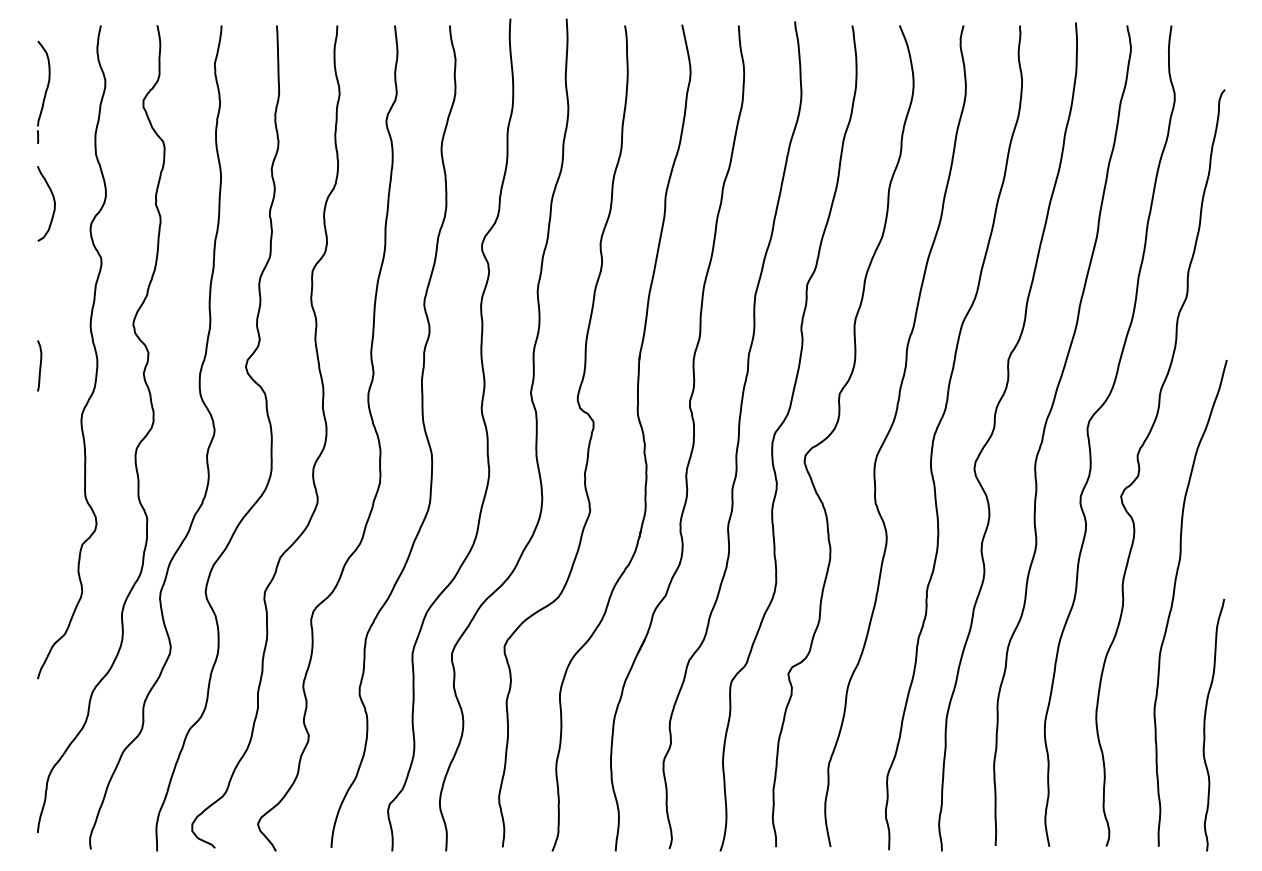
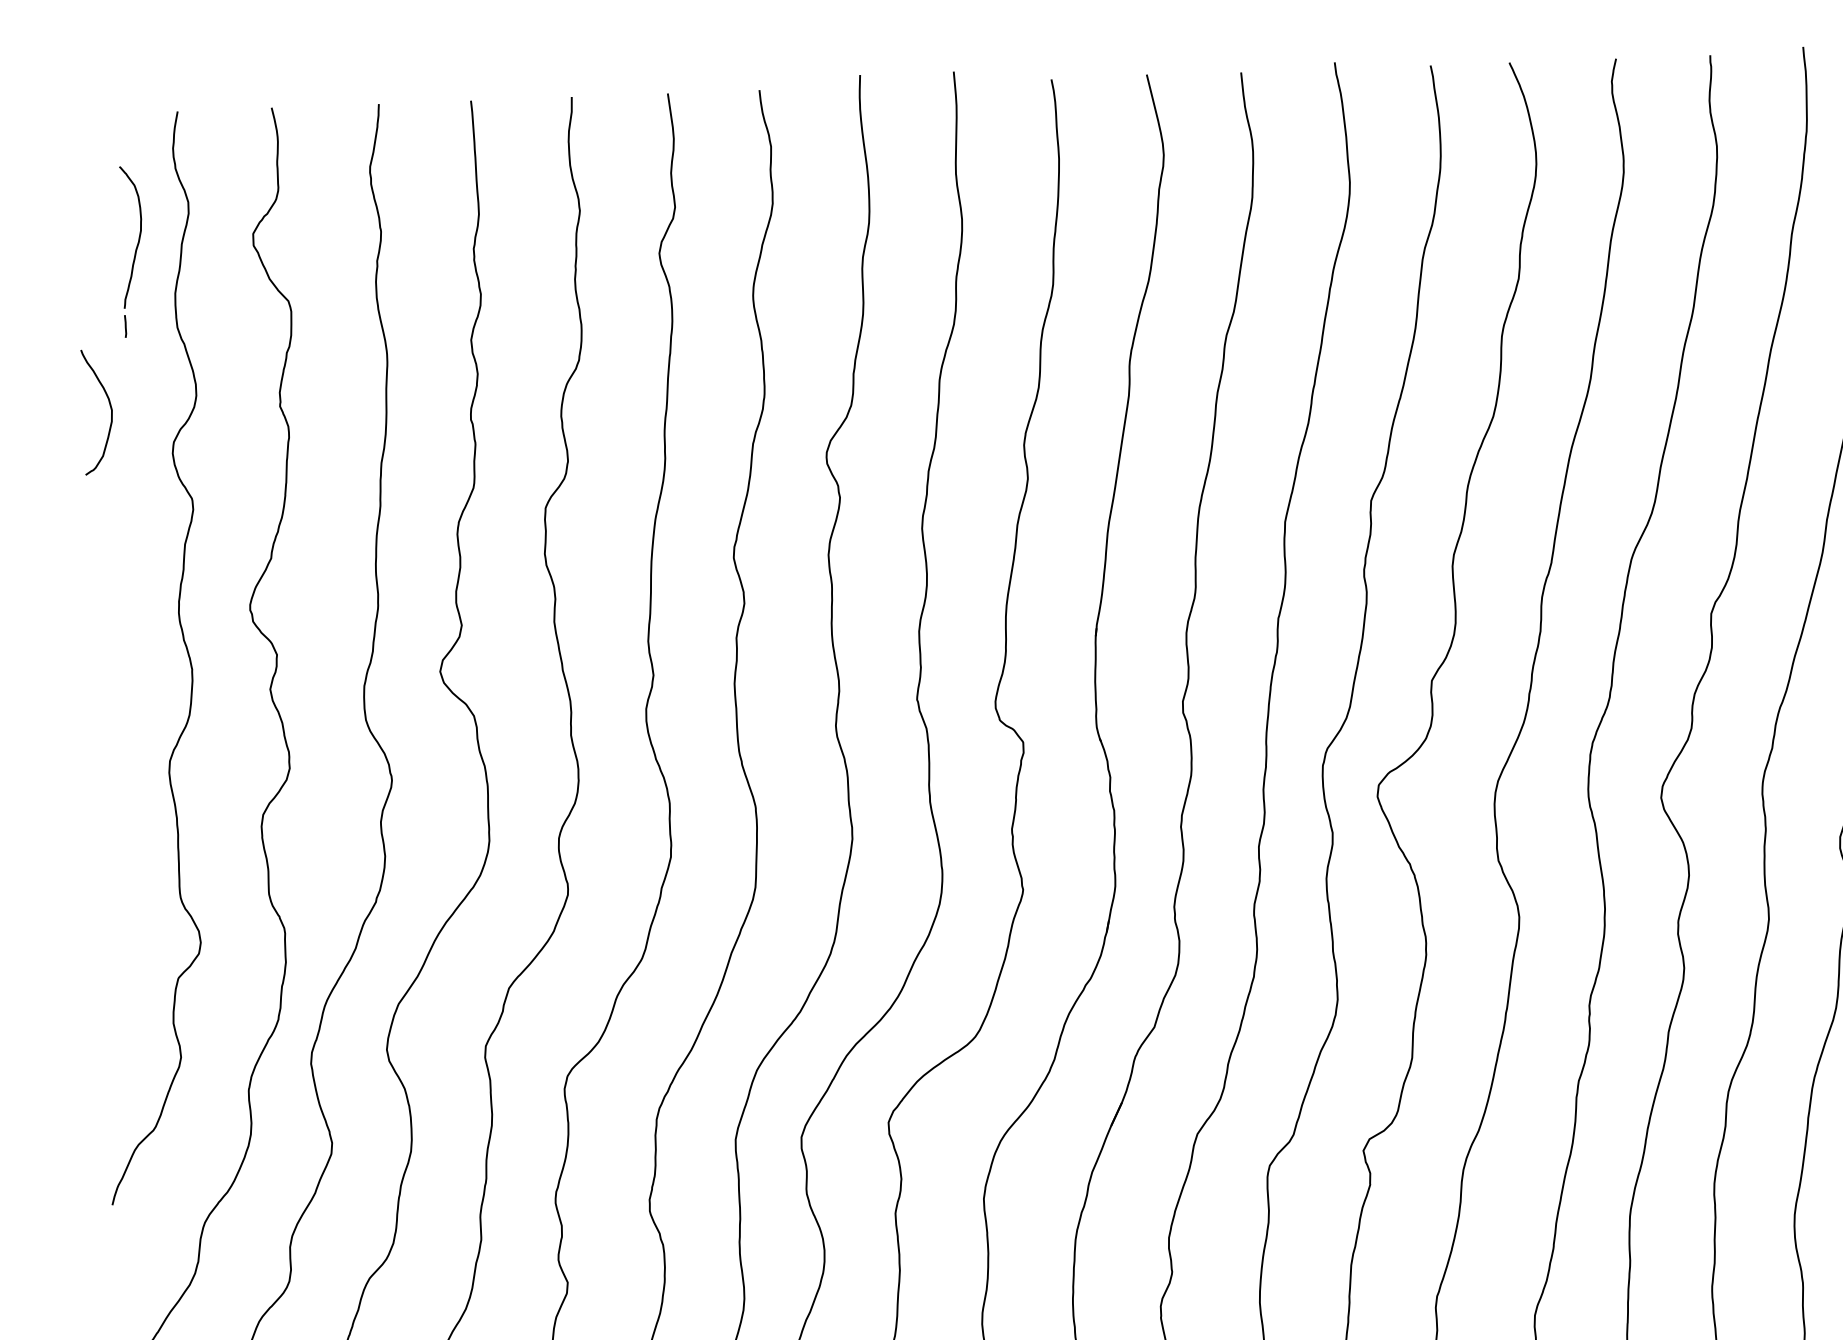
part: (43, 91) -> (131, 250), moved
curve: (39, 365) -> (96, 682), removed

